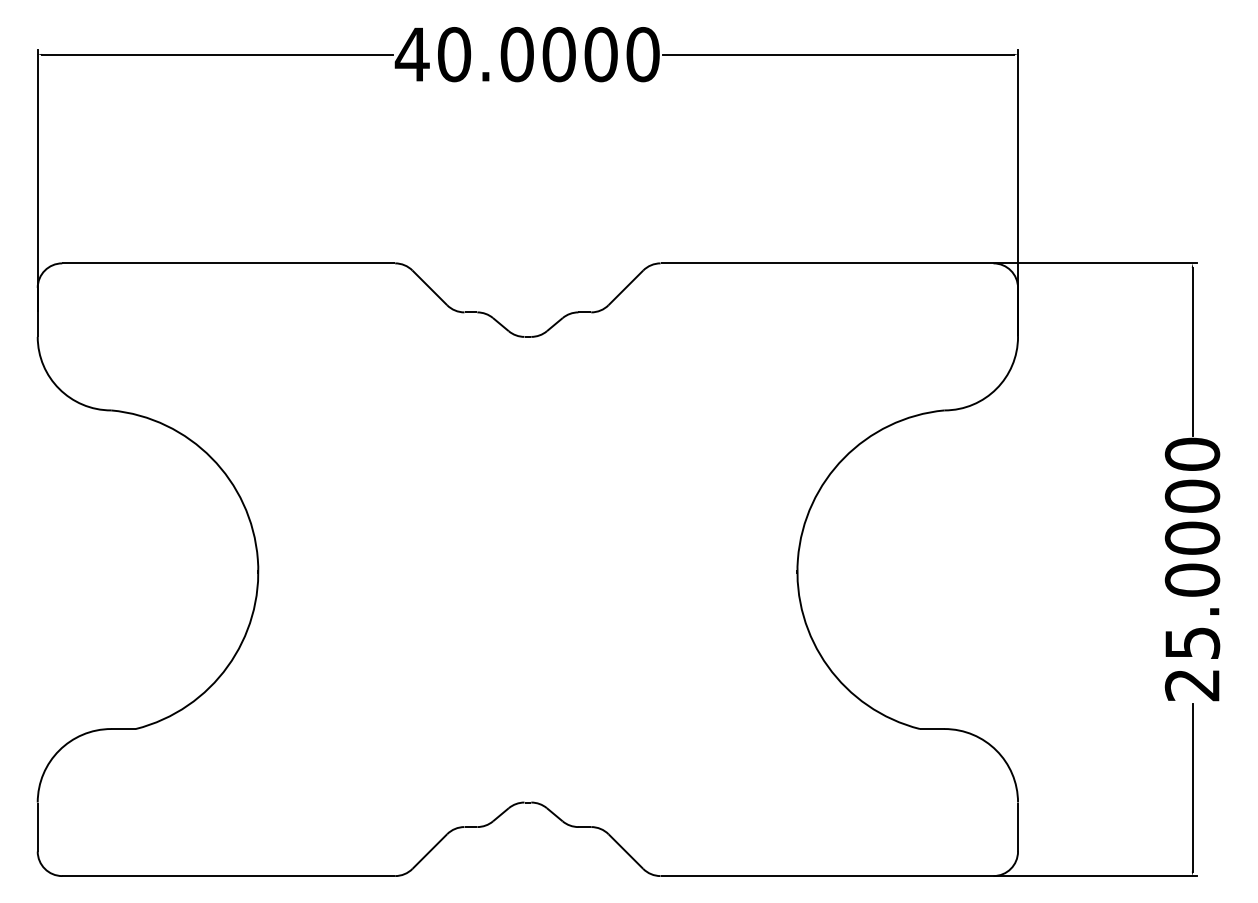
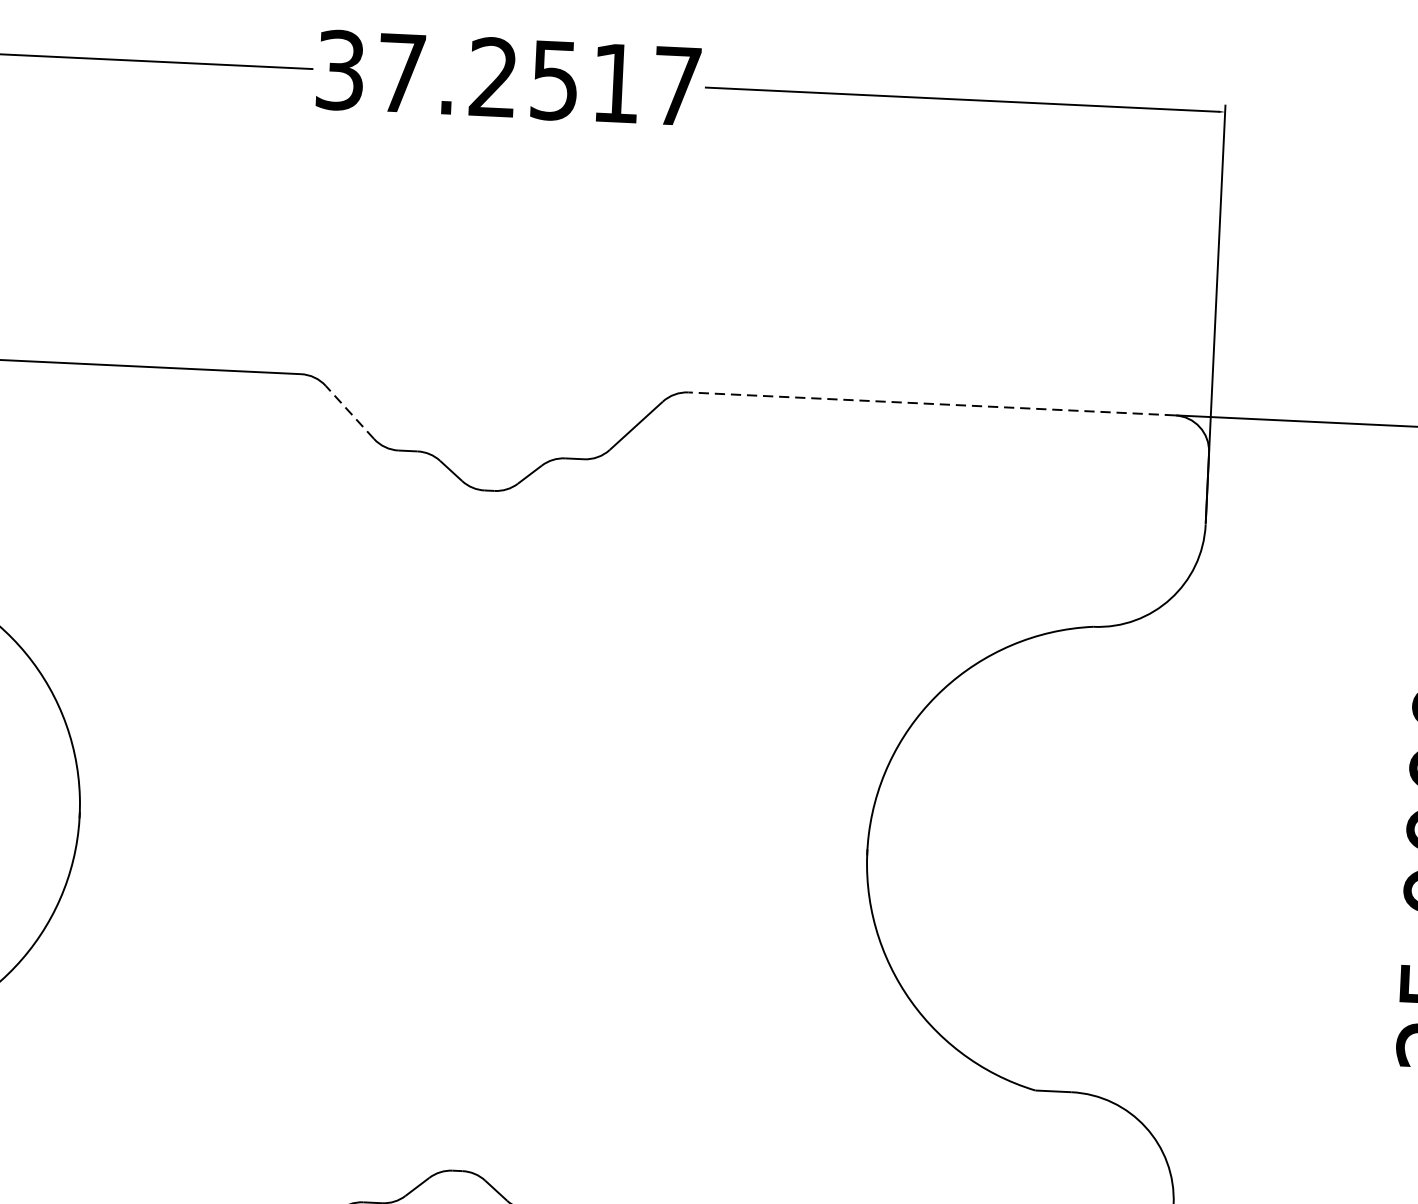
text: (526, 54) -> (507, 78), 40.0000 -> 37.2517
line: (826, 263) -> (930, 404), solid -> dashed
line: (429, 287) -> (349, 411), solid -> dashed

